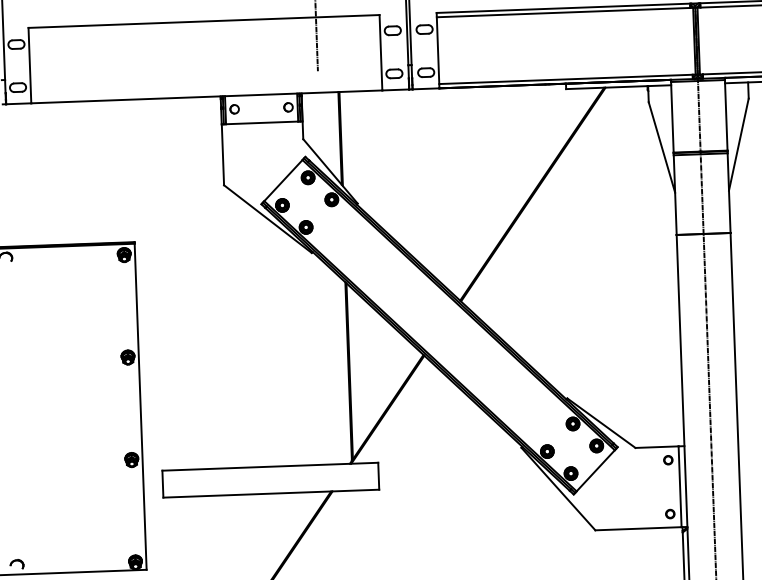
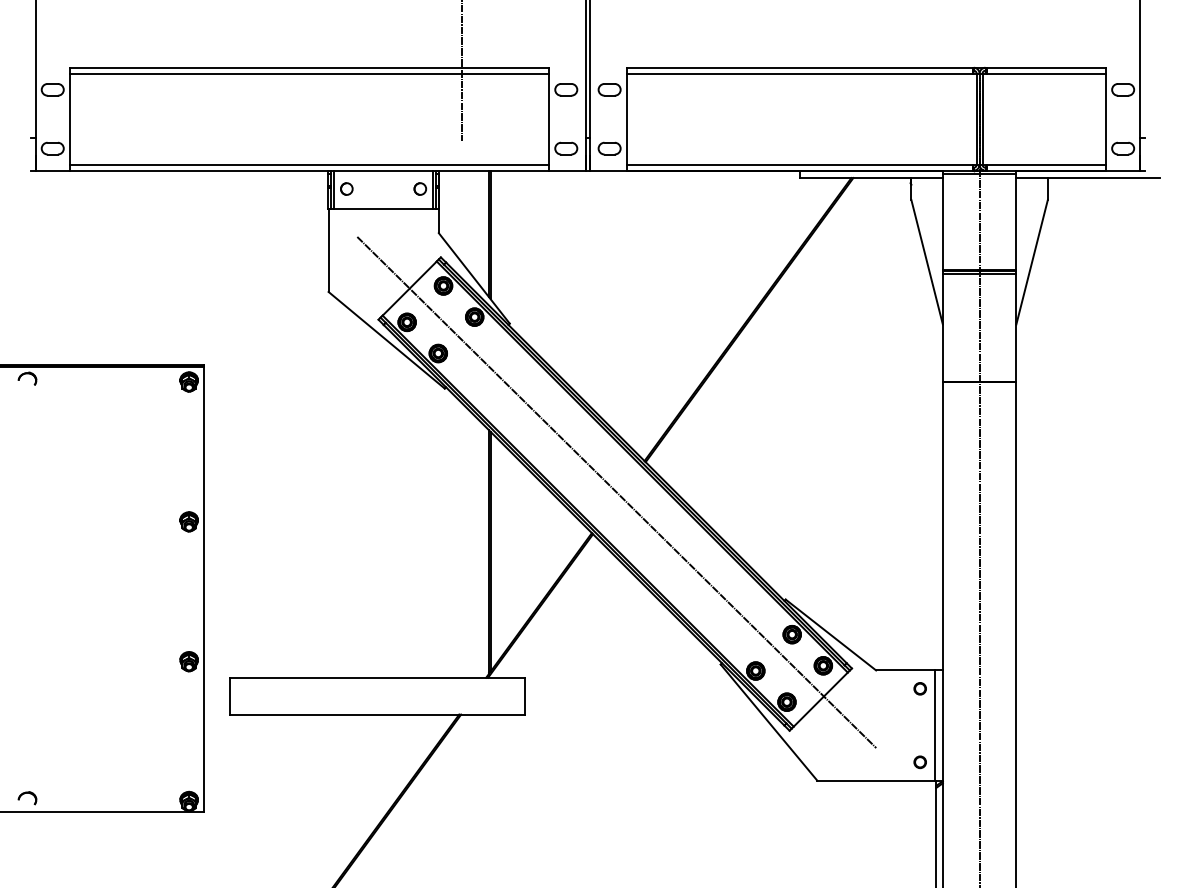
line: (204, 25) -> (309, 73), added
line: (206, 92) -> (309, 164), added
line: (440, 324) -> (616, 492), added

